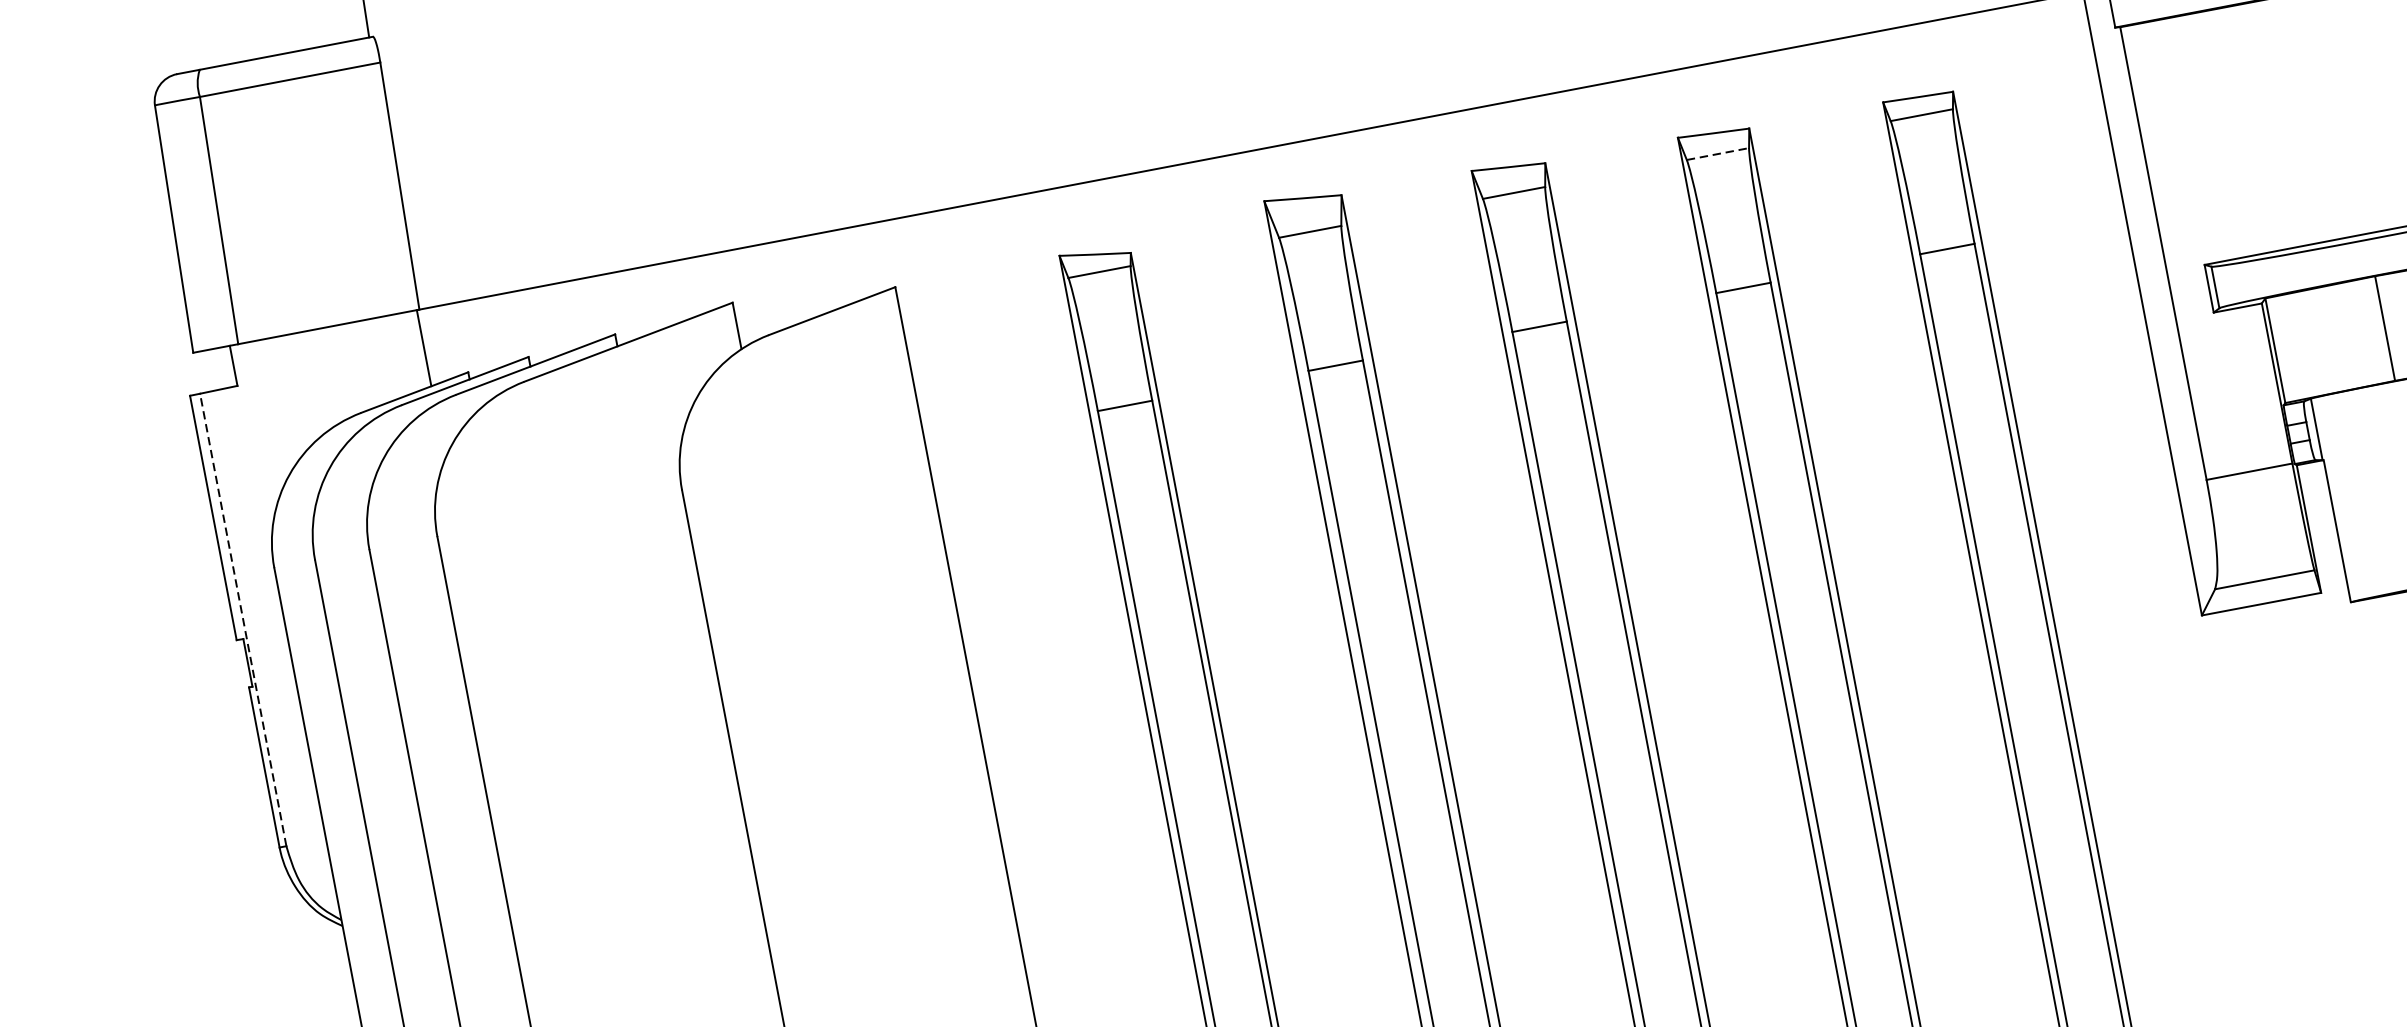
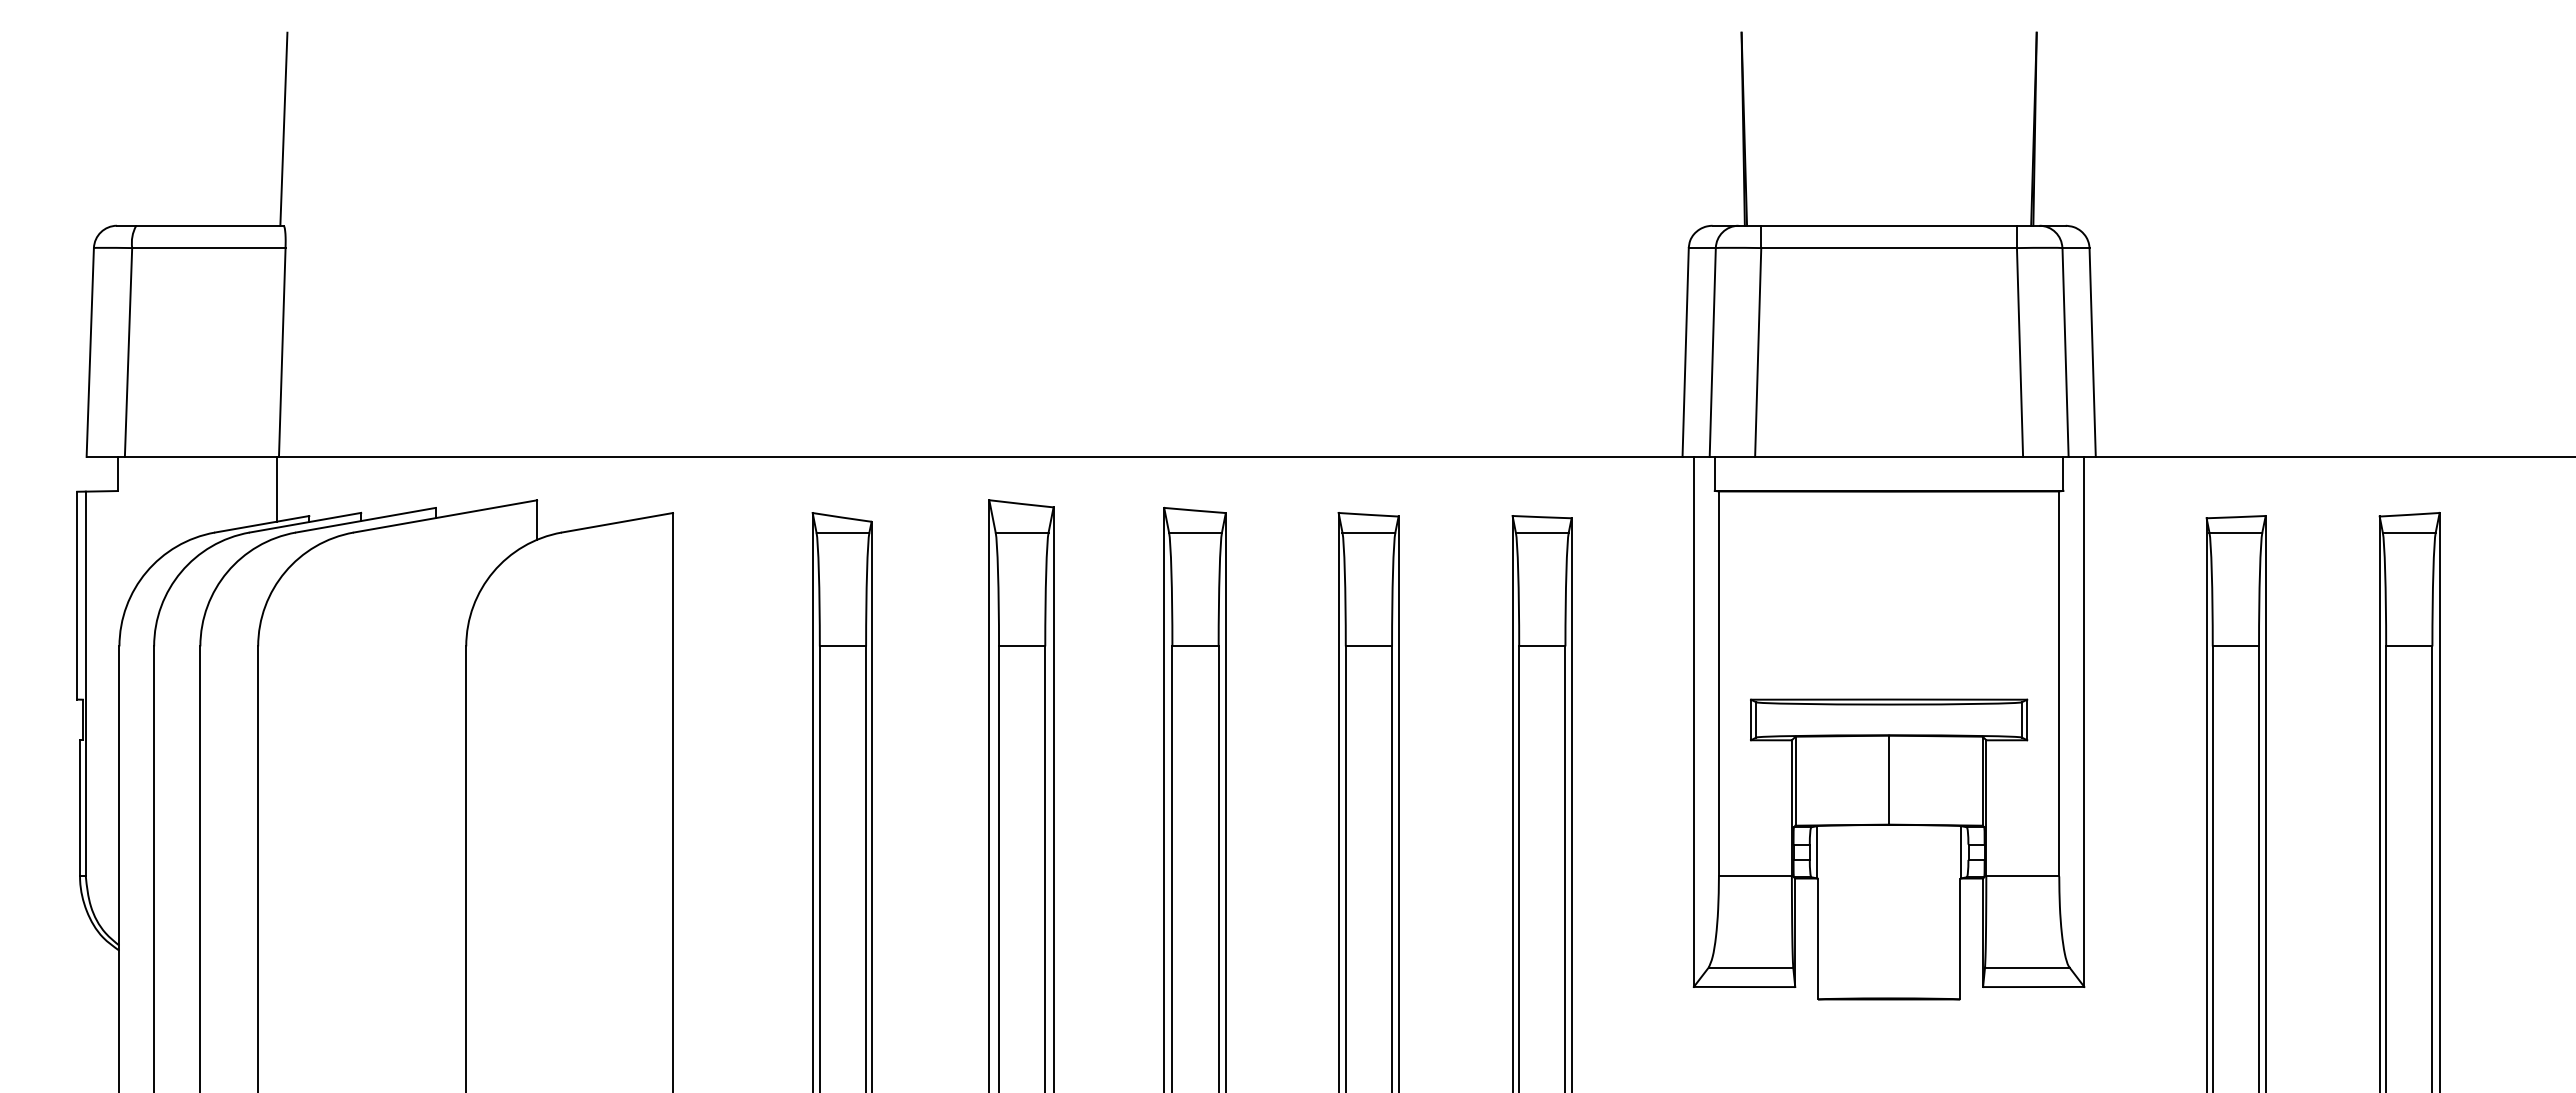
line: (1718, 153) -> (1369, 532), dashed -> solid
line: (242, 619) -> (85, 683), dashed -> solid

